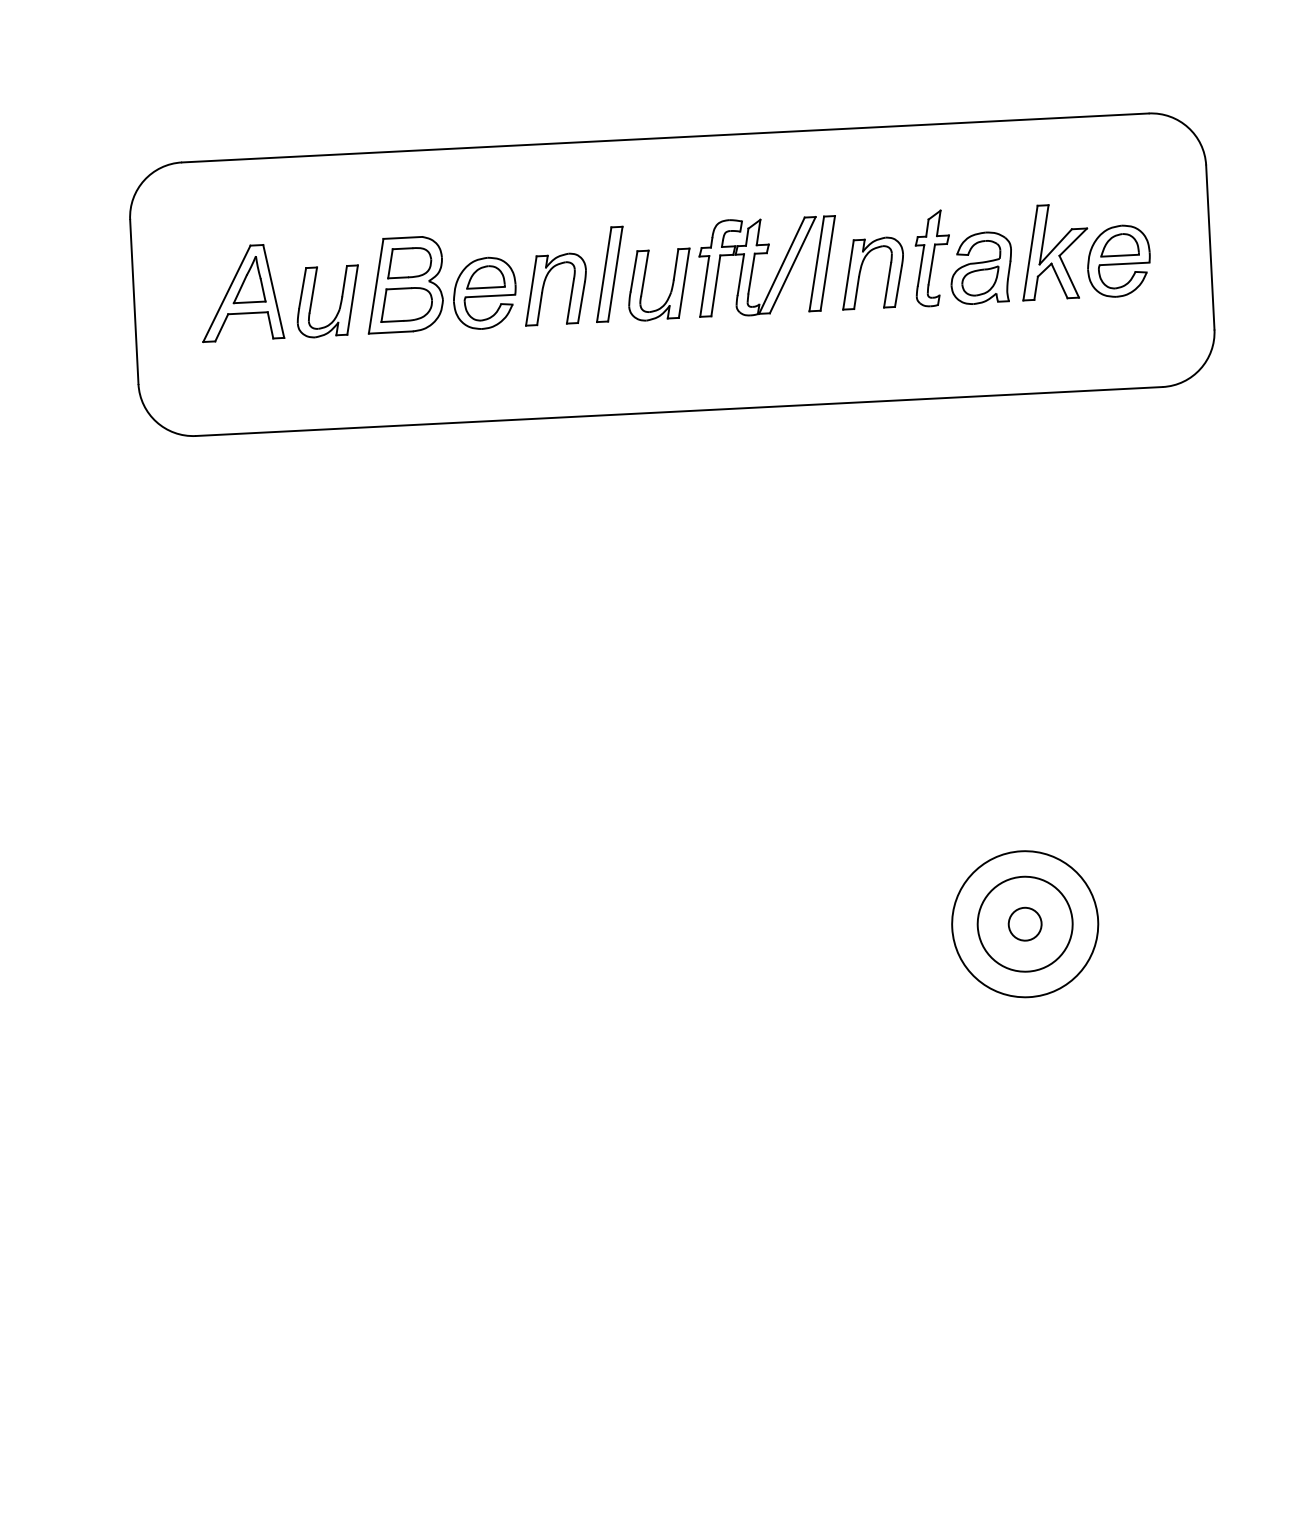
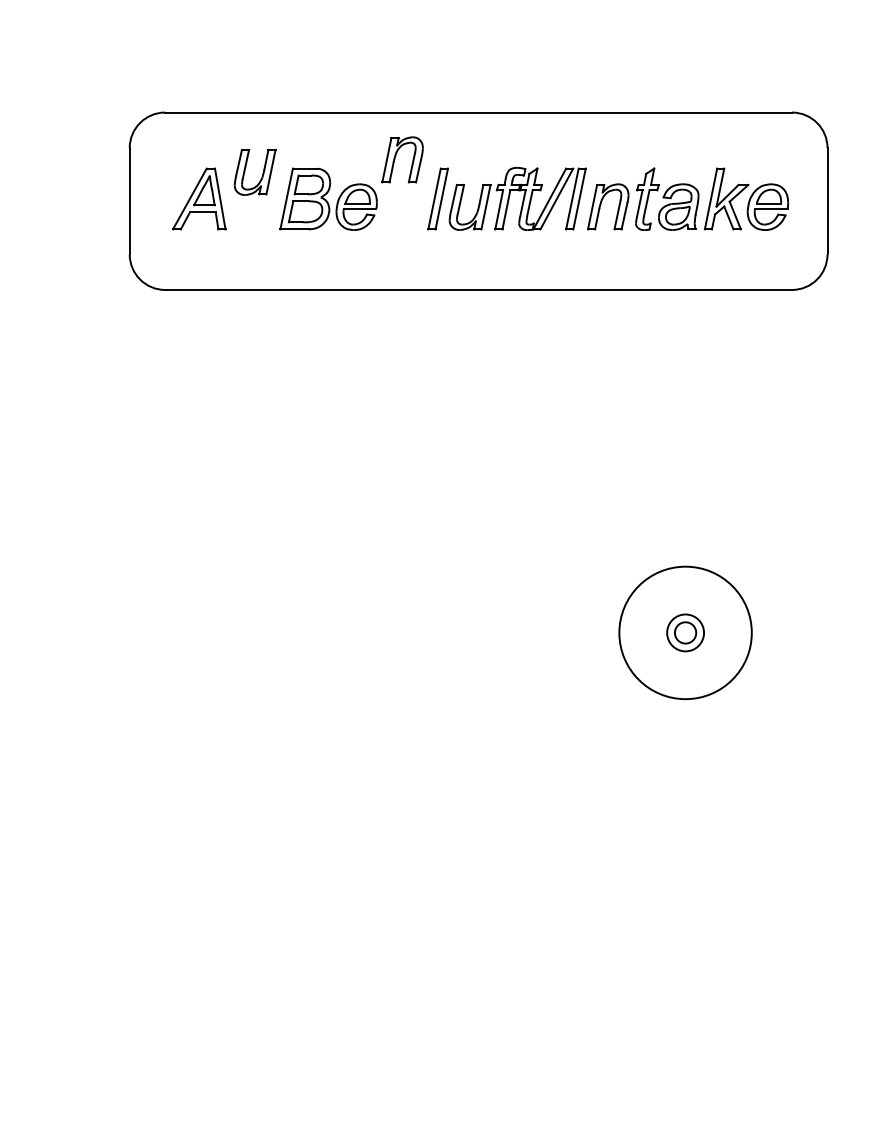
part: (545, 284) -> (396, 156), moved
part: (339, 301) -> (262, 172), moved
circle: (1025, 923) -> (685, 632), size x0.6
circle: (1025, 923) -> (685, 632), size x1.4

